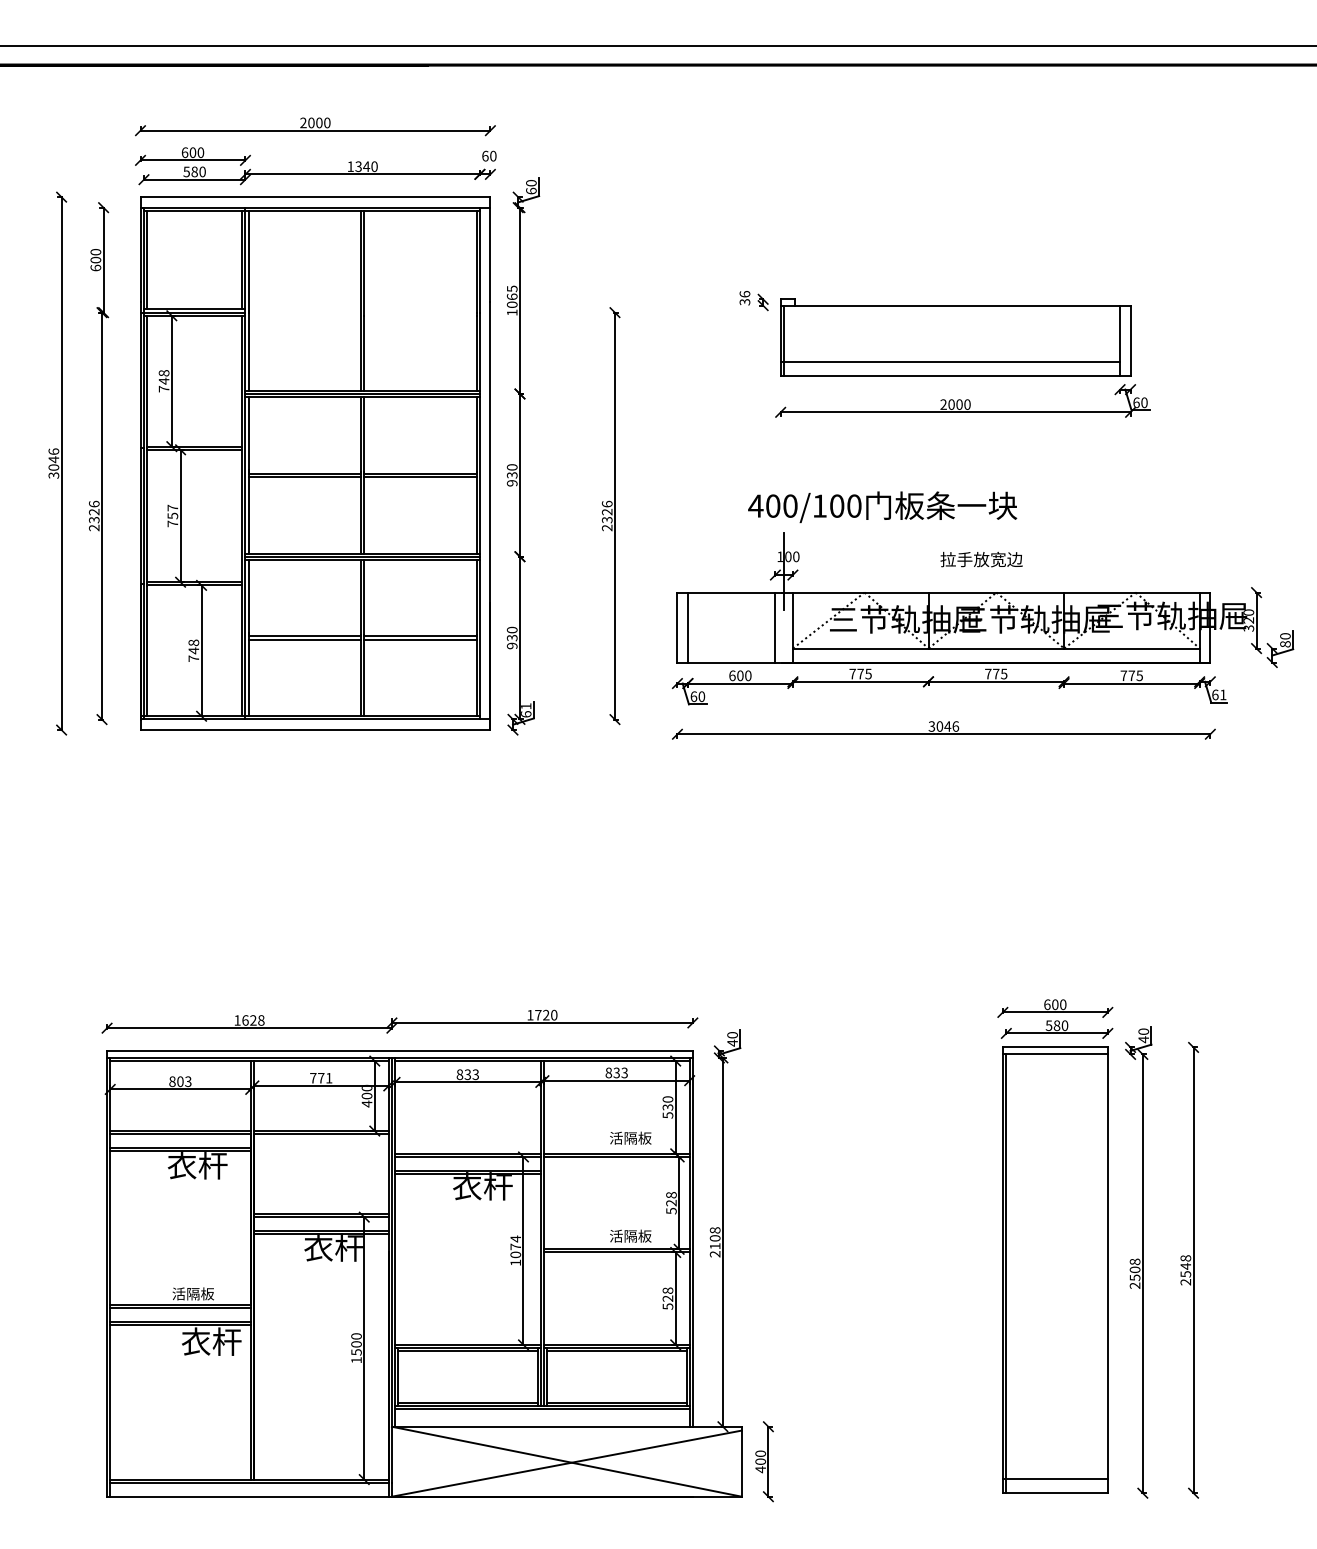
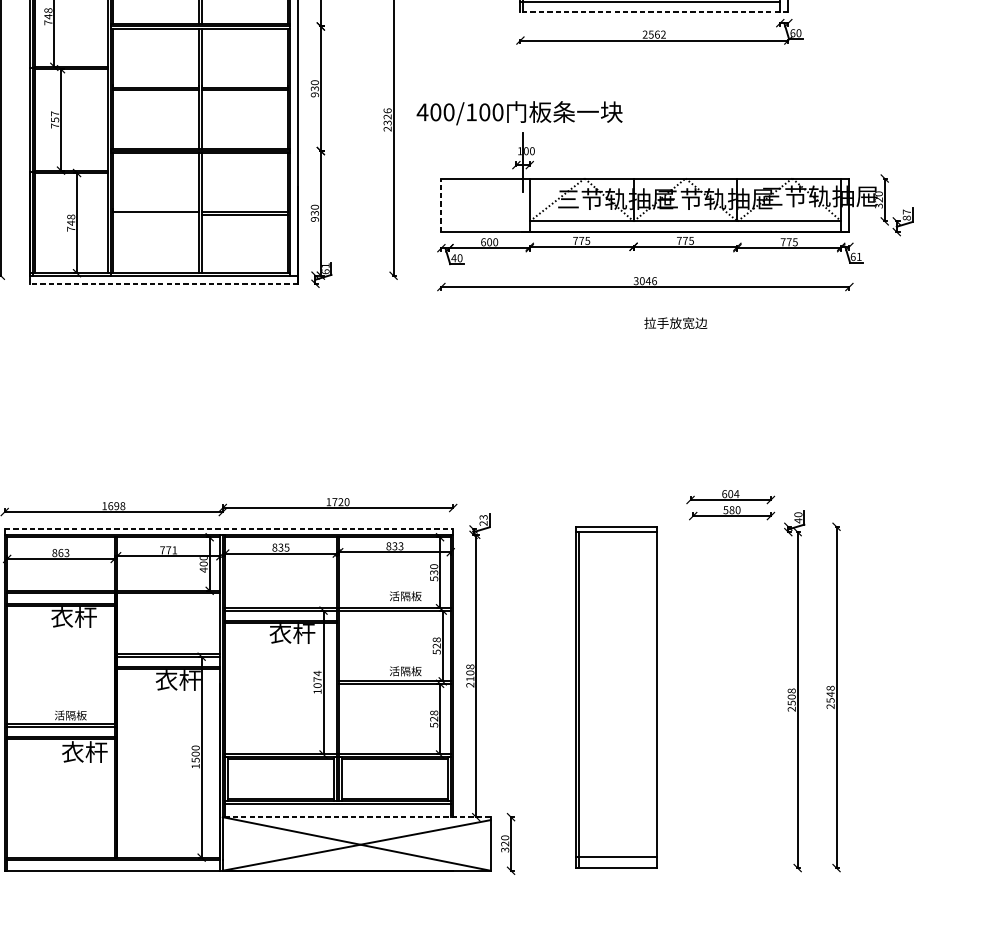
line: (955, 375) -> (654, 12), solid -> dashed
text: (959, 404) -> (657, 34), 2000 -> 2562
text: (882, 507) -> (519, 113), moved
text: (981, 559) -> (675, 323), moved
line: (677, 627) -> (441, 205), solid -> dashed
line: (687, 627) -> (449, 205), removed
line: (775, 627) -> (516, 205), removed
text: (1285, 636) -> (906, 212), 80 -> 87
line: (304, 639) -> (155, 214), removed
text: (693, 696) -> (453, 258), 60 -> 40
line: (315, 730) -> (164, 284), solid -> dashed
text: (1062, 1004) -> (736, 493), 600 -> 604
text: (253, 1020) -> (116, 506), 1628 -> 1698
text: (732, 1039) -> (483, 520), 40 -> 23
line: (399, 1050) -> (228, 529), solid -> dashed
text: (475, 1074) -> (286, 547), 833 -> 835
text: (180, 1081) -> (60, 552), 803 -> 863
part: (1055, 1269) -> (616, 696), moved
line: (566, 1426) -> (356, 817), solid -> dashed
text: (760, 1465) -> (504, 846), 400 -> 320

